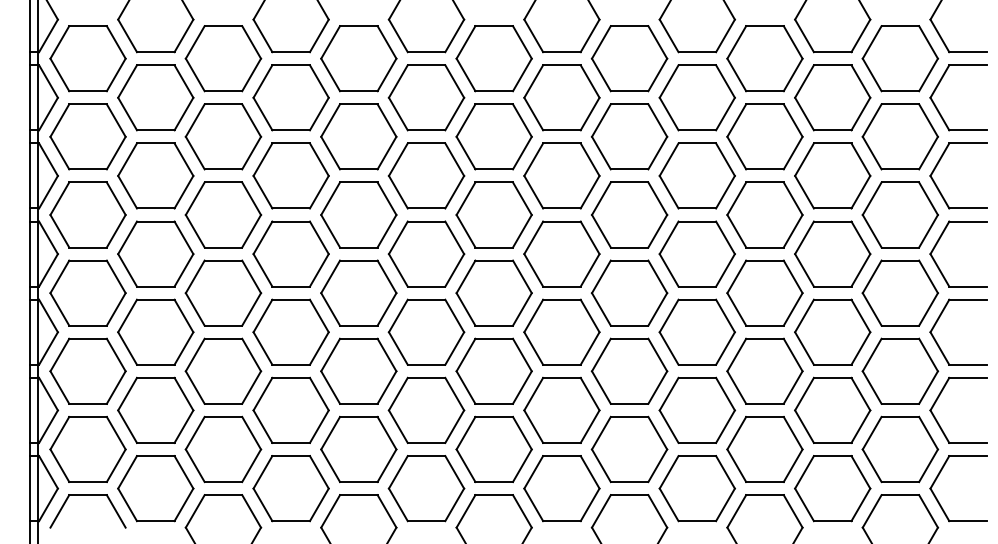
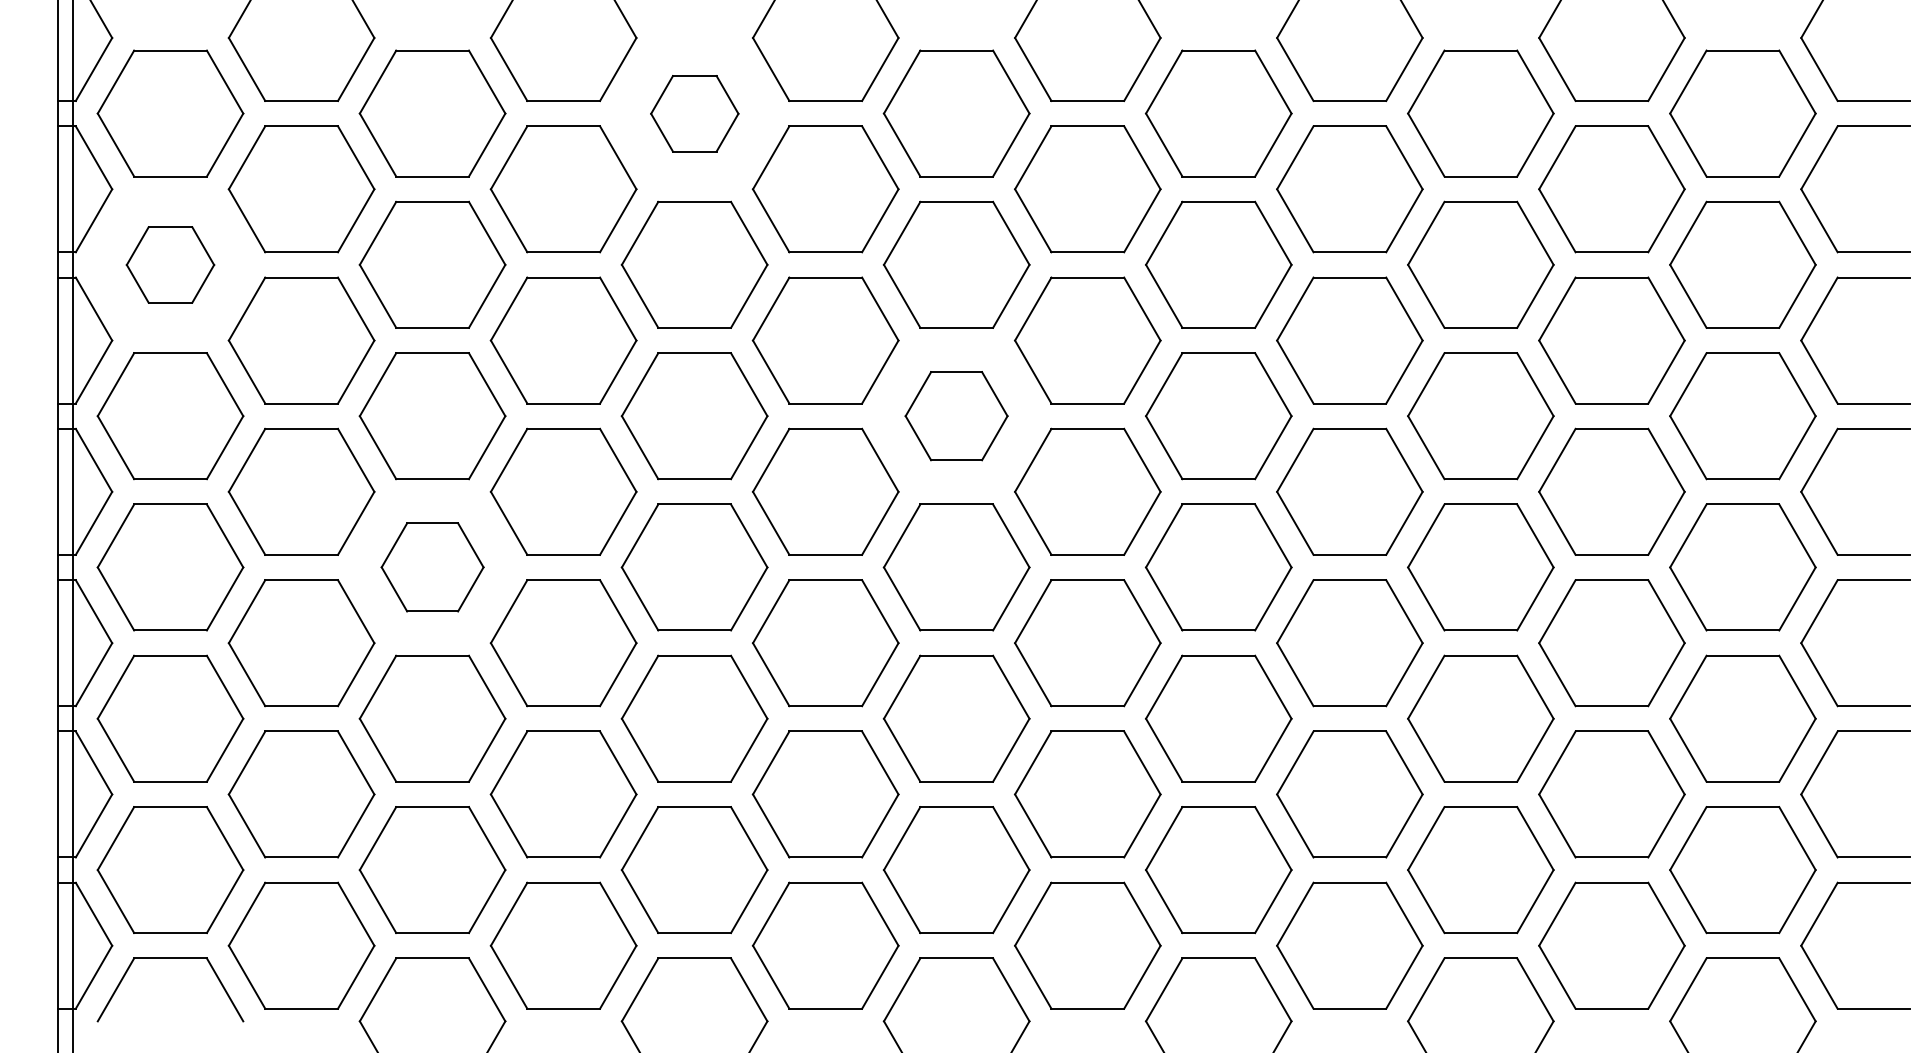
part: (358, 58) -> (694, 113), size x0.6
part: (87, 136) -> (169, 264), size x0.6
part: (493, 214) -> (955, 415), size x0.7
part: (223, 292) -> (432, 566), size x0.7

